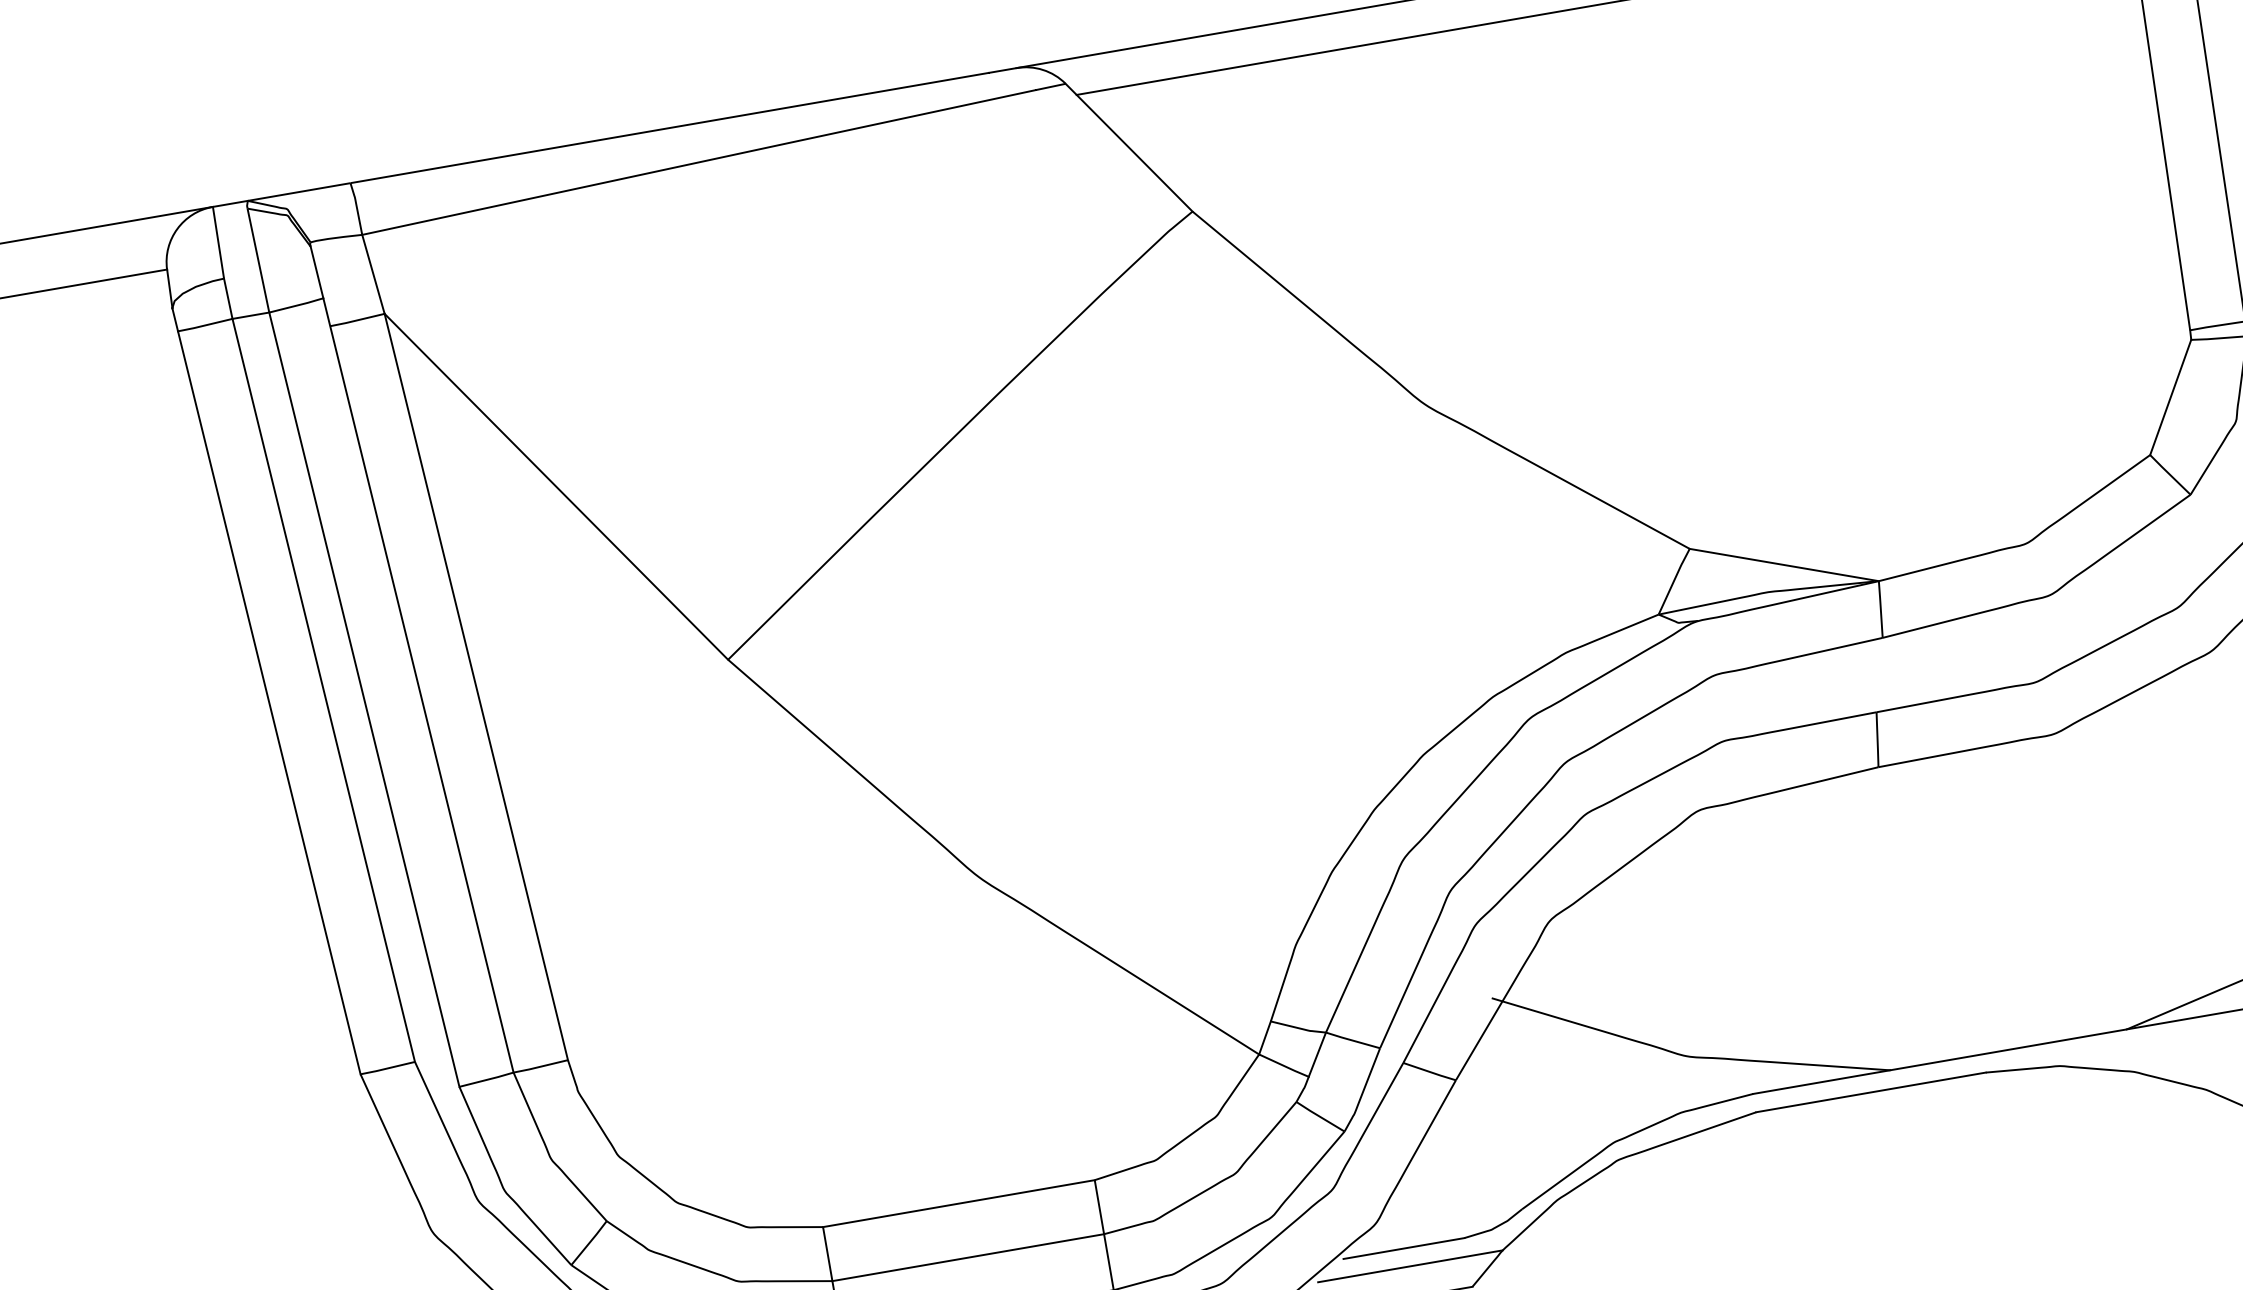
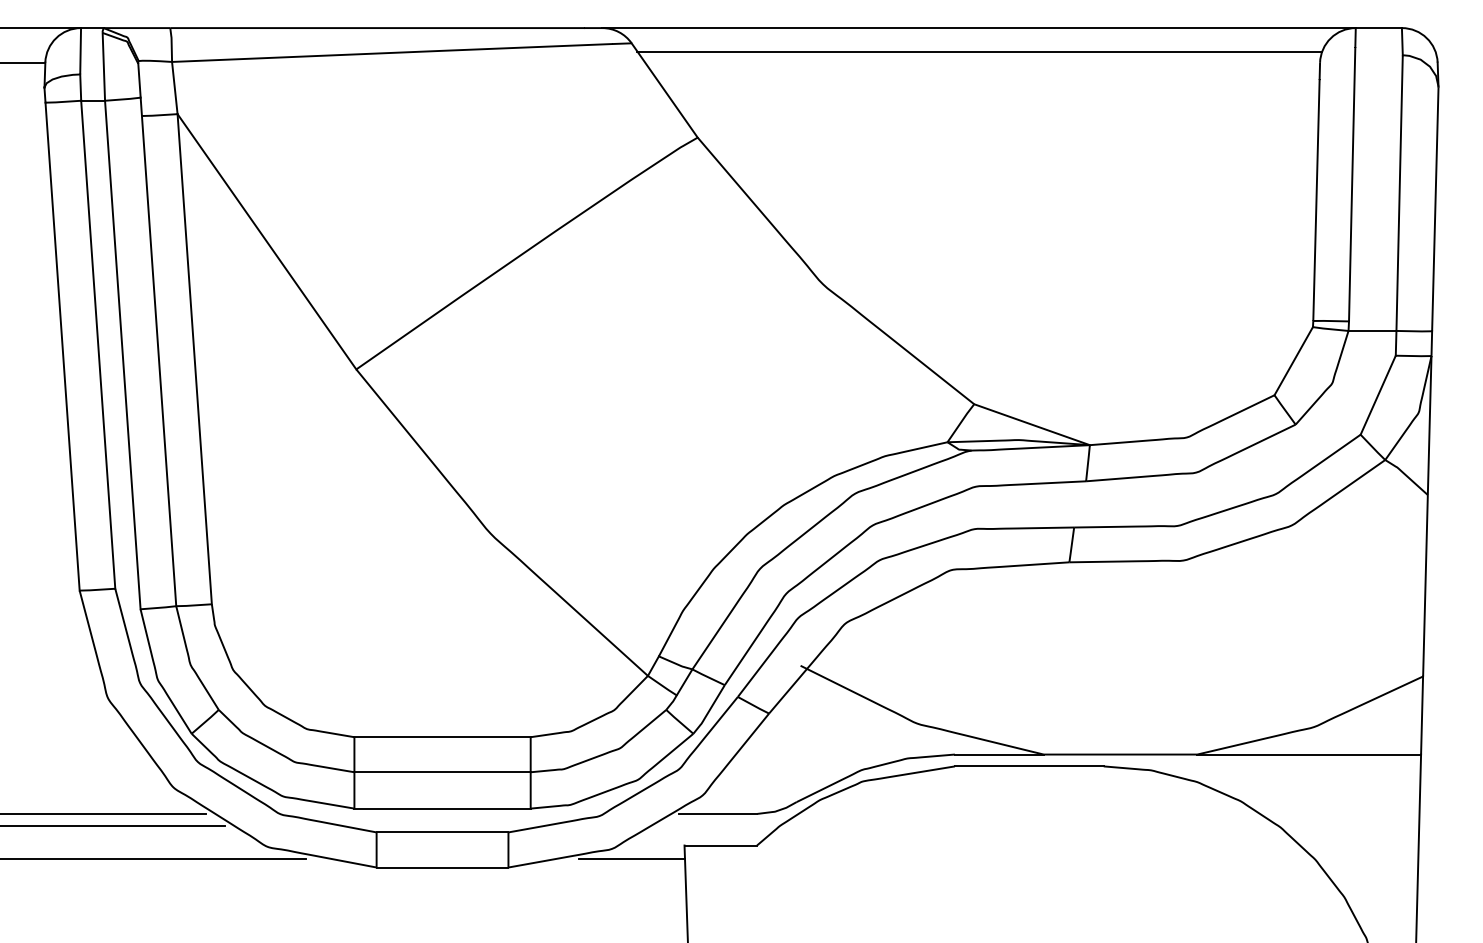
line: (1410, 1265) -> (720, 825), removed

